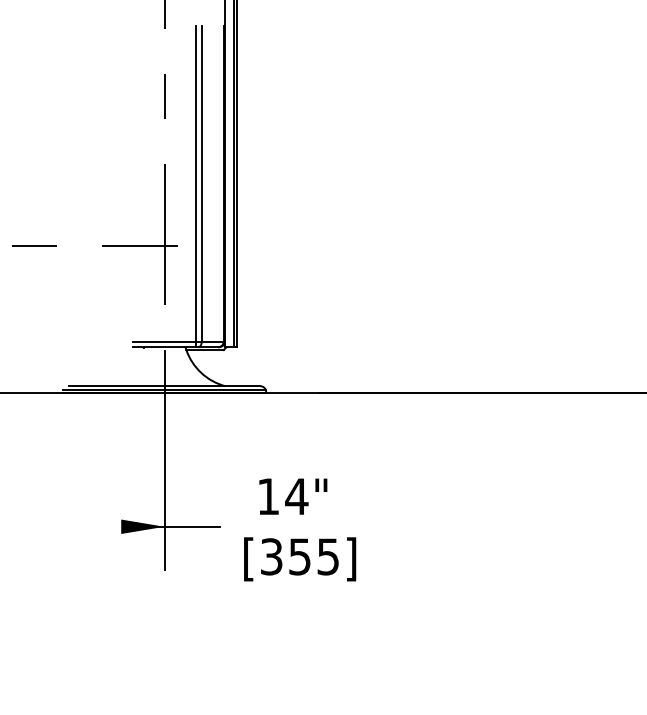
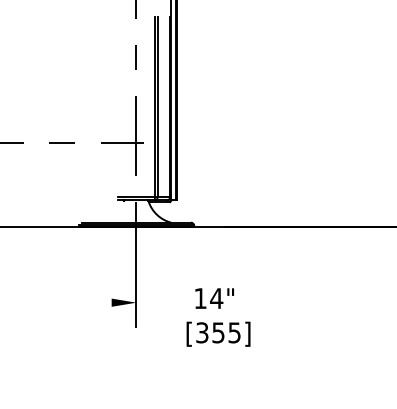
line: (189, 526) -> (150, 302), removed
text: (299, 529) -> (218, 317), moved

